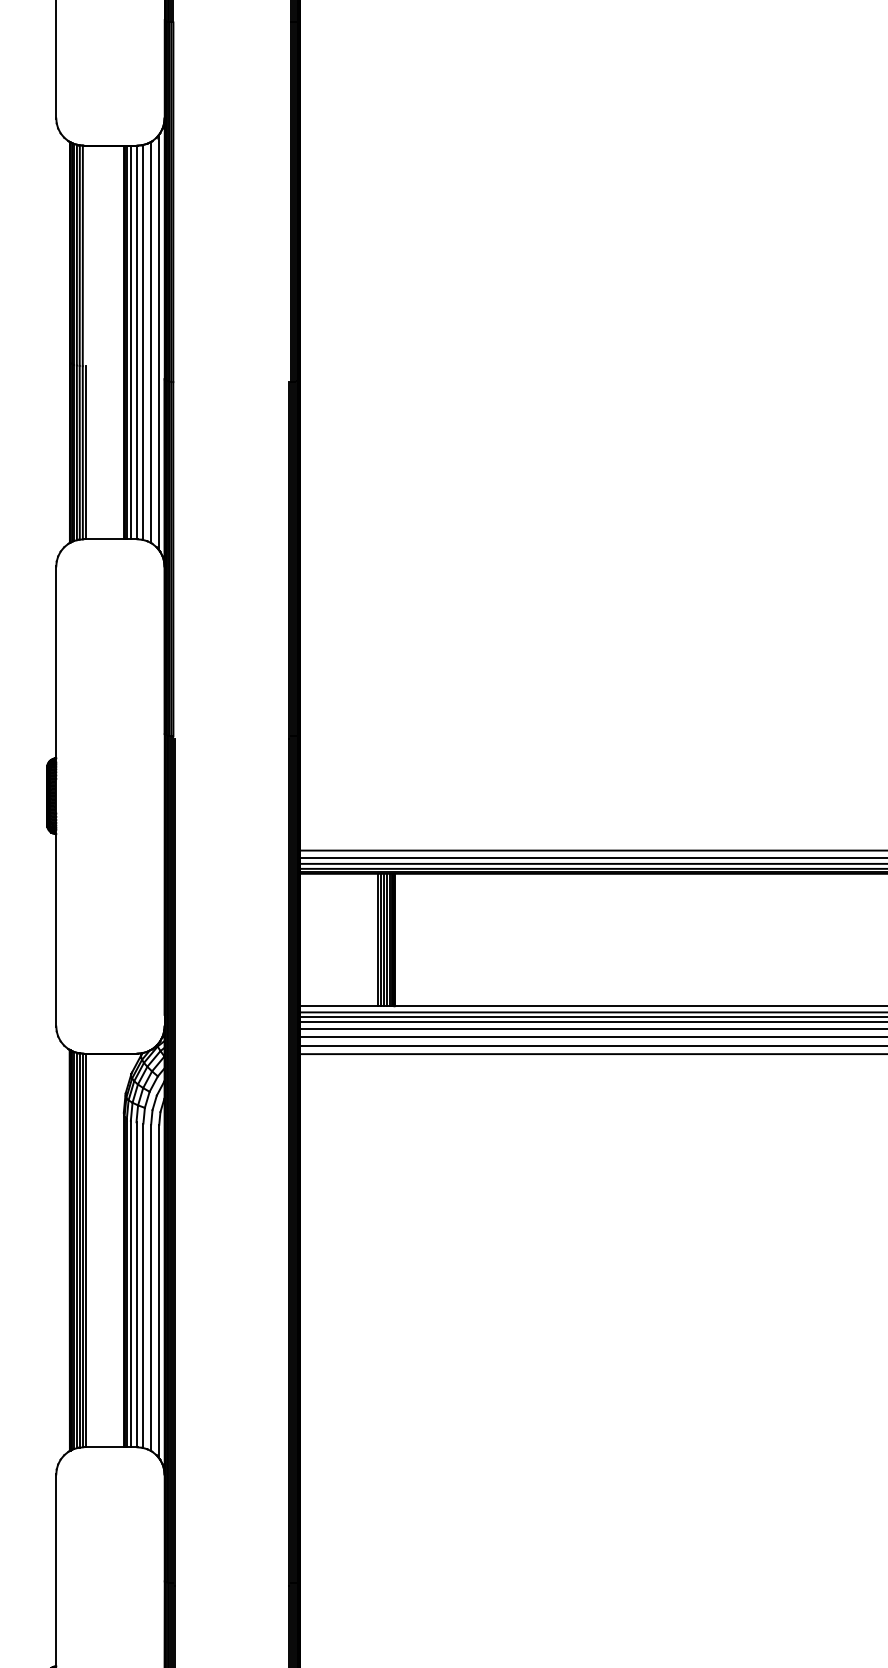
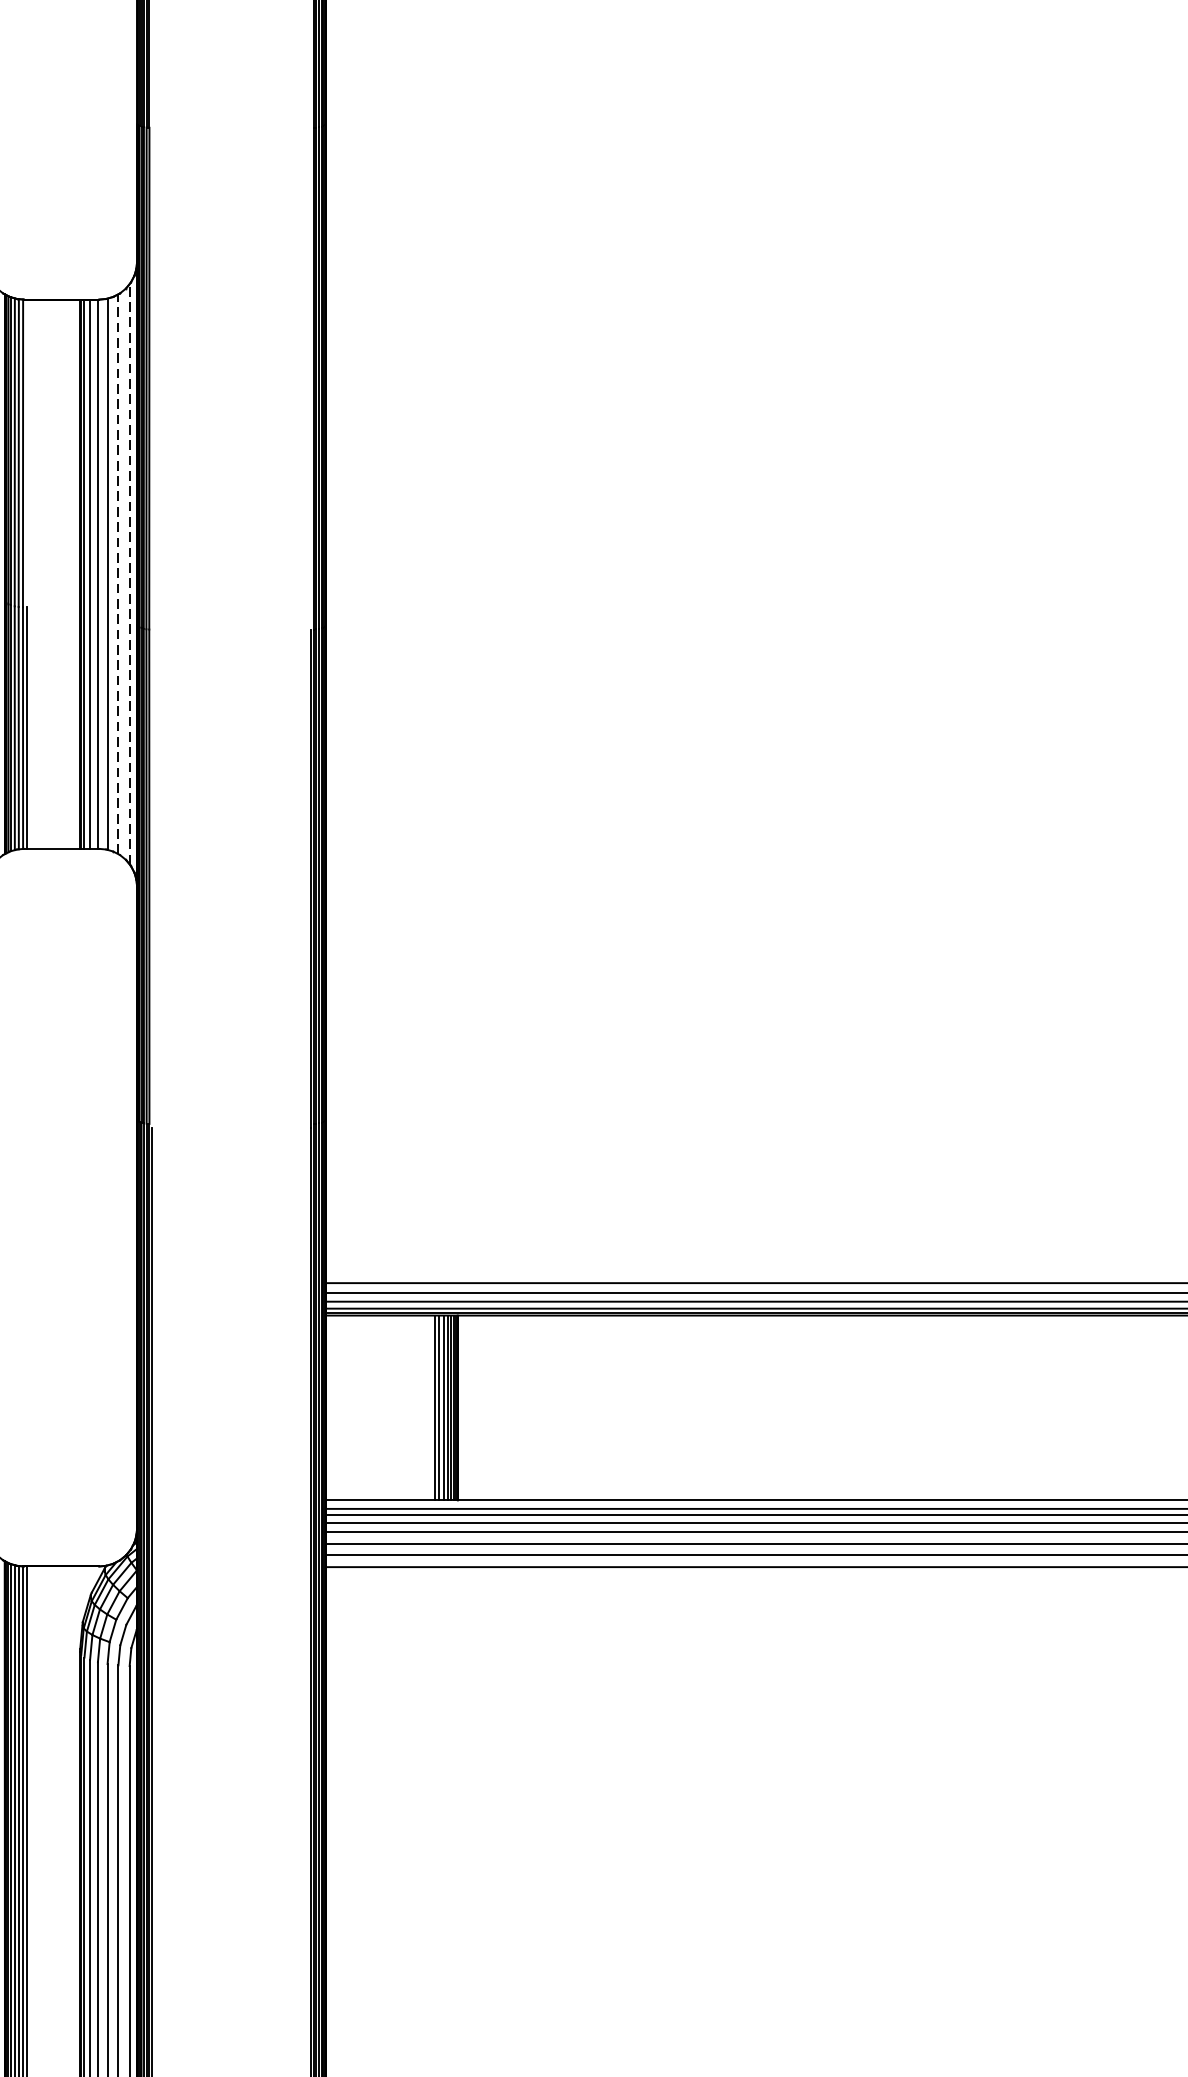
line: (151, 342) -> (118, 574), solid -> dashed
line: (159, 342) -> (130, 574), solid -> dashed

